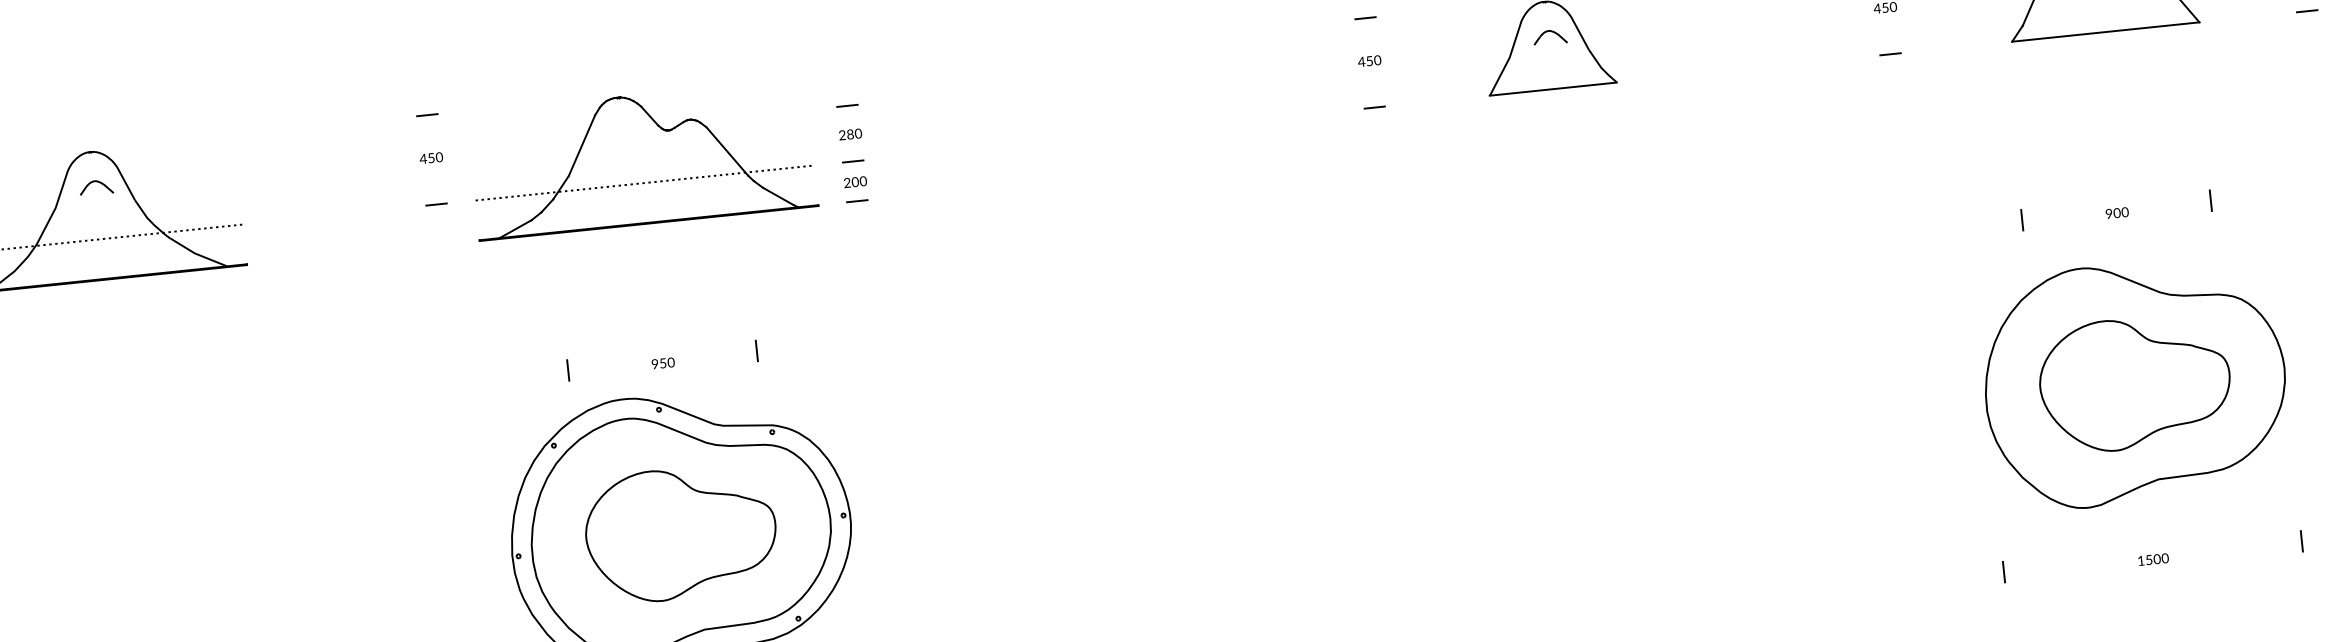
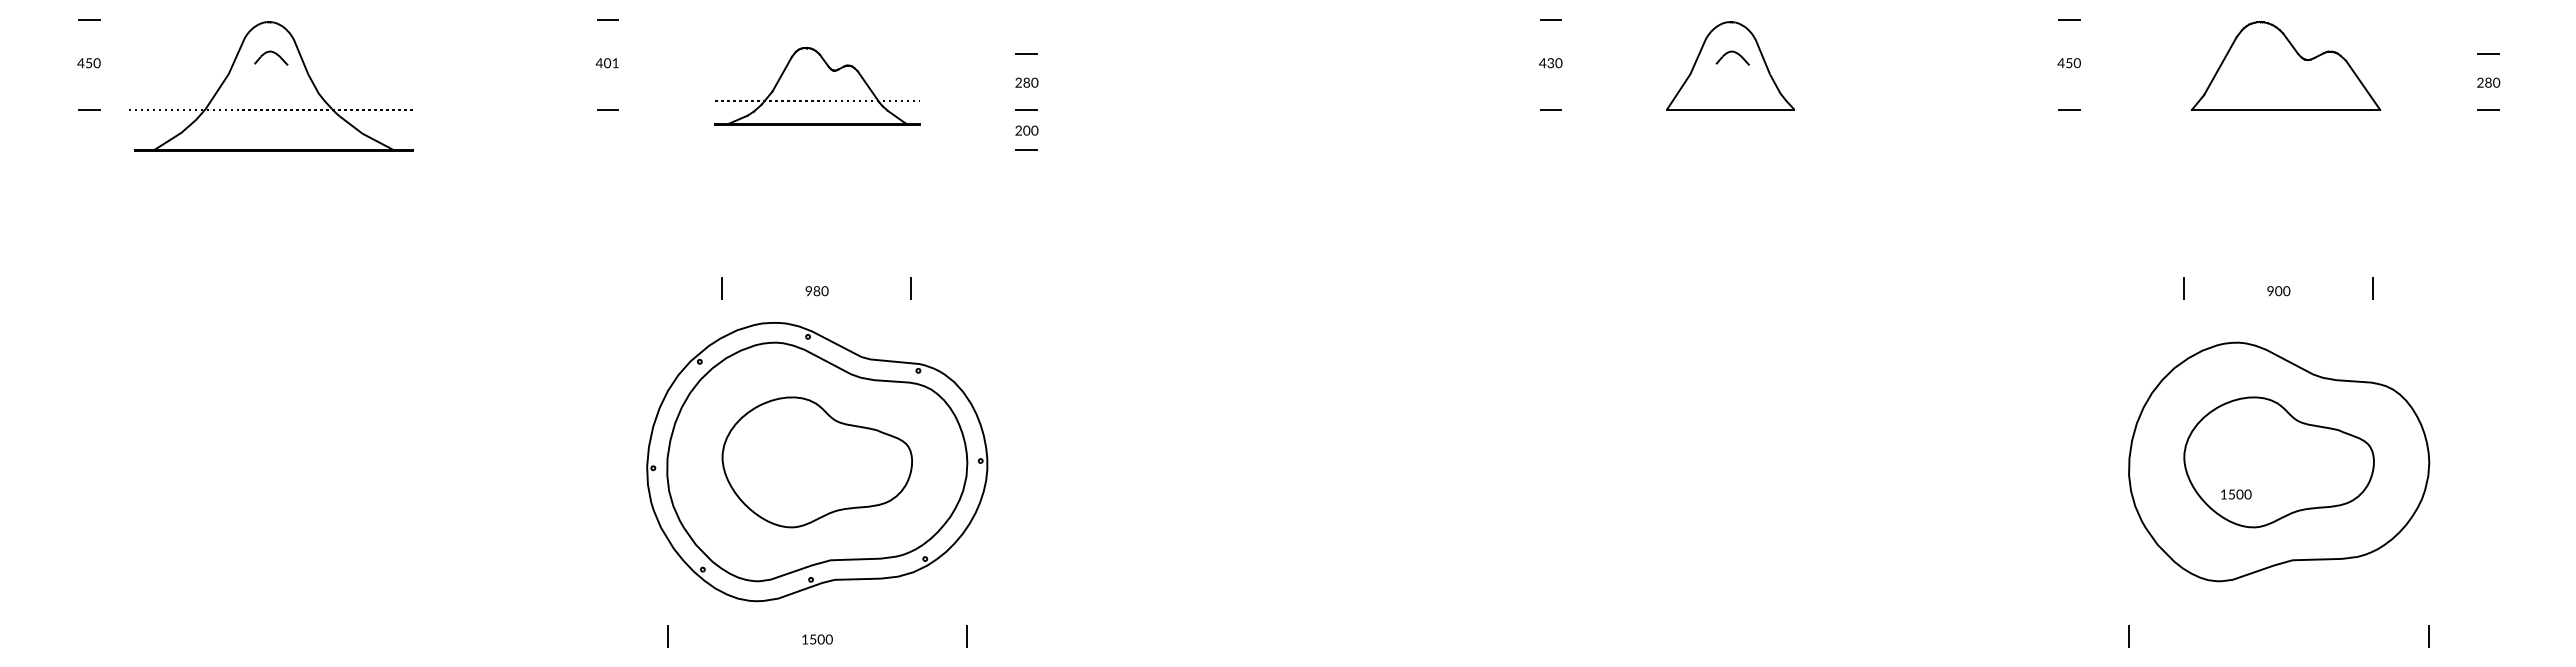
text: (1369, 60) -> (1550, 62), 450 -> 430
text: (435, 158) -> (611, 63), 450 -> 401
part: (642, 159) -> (817, 86), size x0.6
text: (662, 362) -> (816, 290), 950 -> 980
text: (2153, 559) -> (2236, 494), moved

